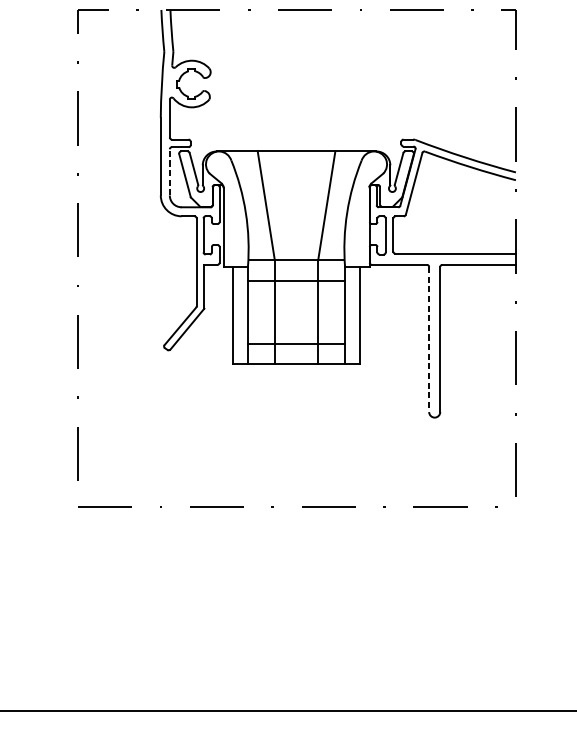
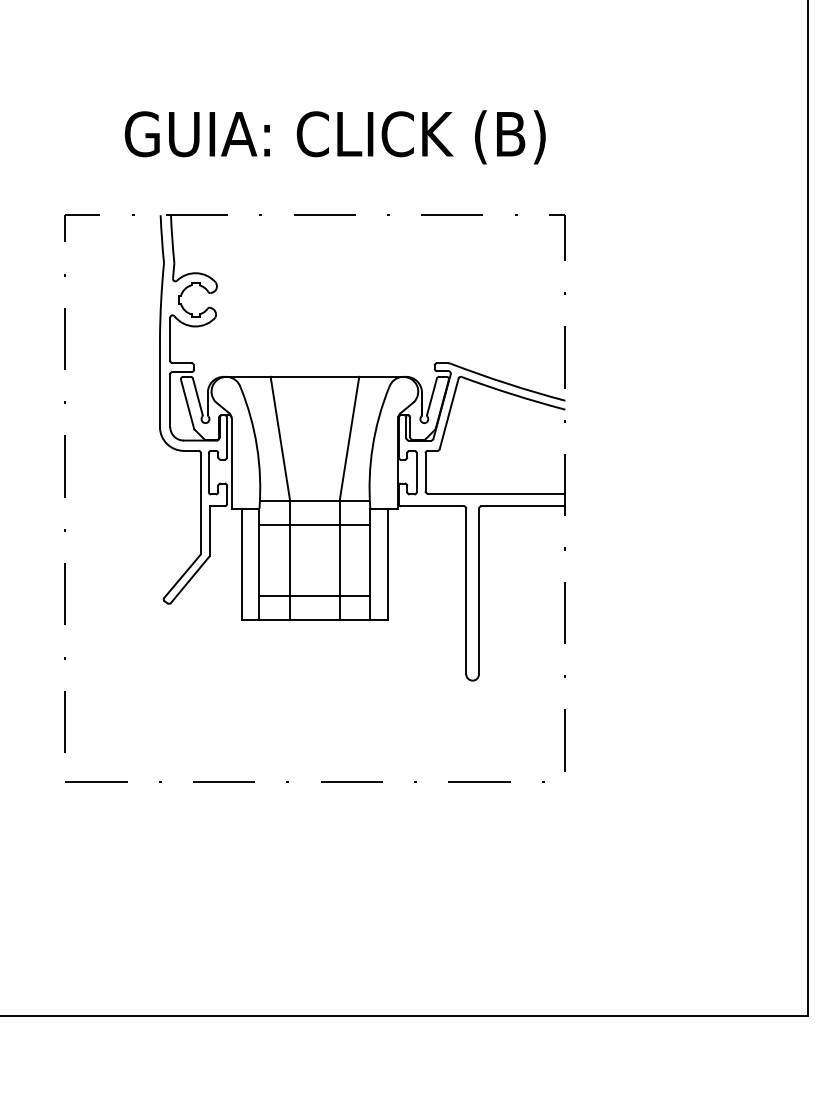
line: (170, 172) -> (170, 400), dashed -> solid
line: (429, 339) -> (466, 591), dashed -> solid

